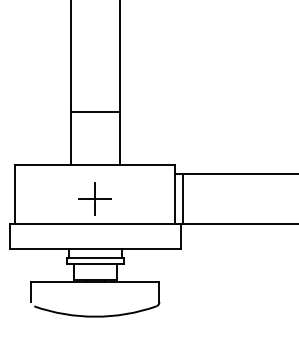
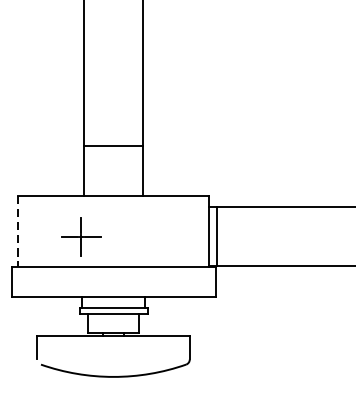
line: (95, 111) -> (113, 145), moved
line: (15, 194) -> (18, 231), solid -> dashed
part: (94, 198) -> (80, 236), moved

